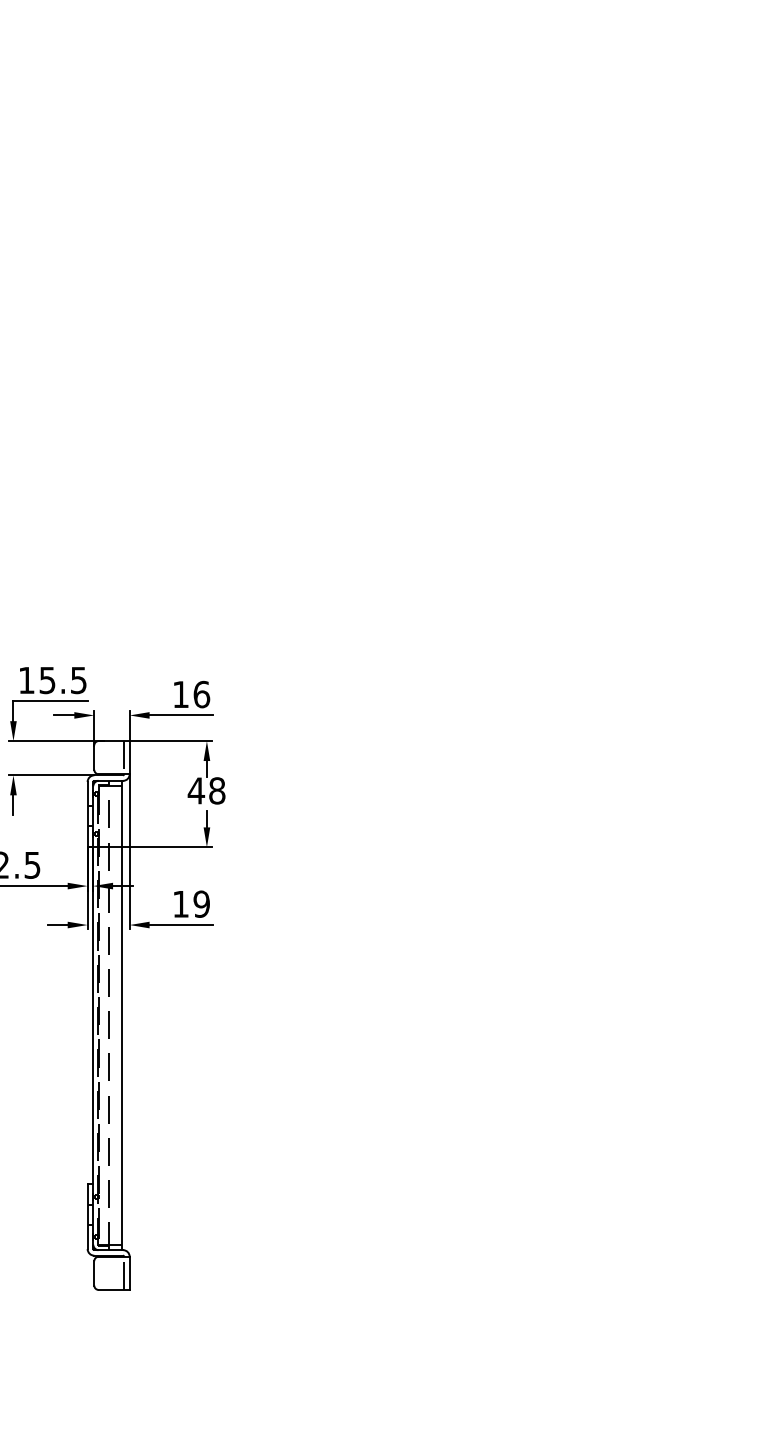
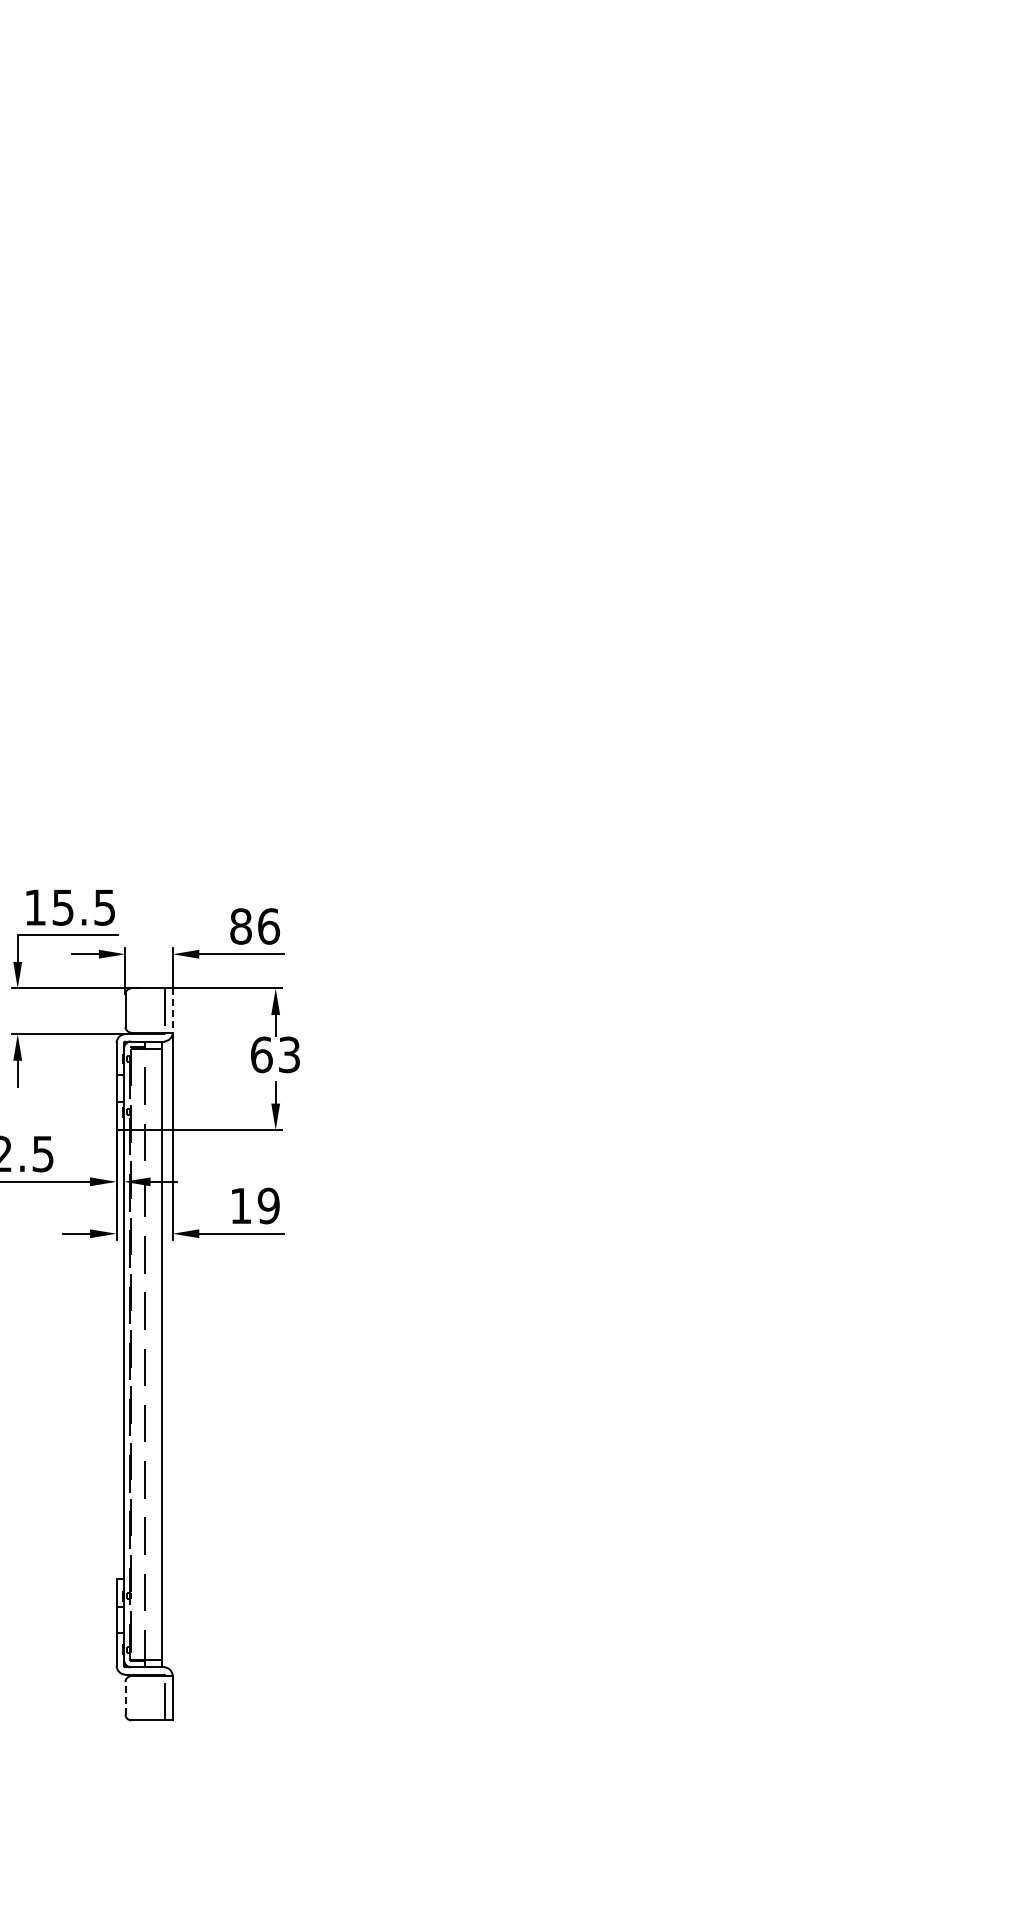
text: (180, 694) -> (240, 926), 16 -> 86
line: (129, 758) -> (172, 1011), solid -> dashed
text: (206, 790) -> (275, 1054), 48 -> 63
line: (94, 1272) -> (125, 1697), solid -> dashed

